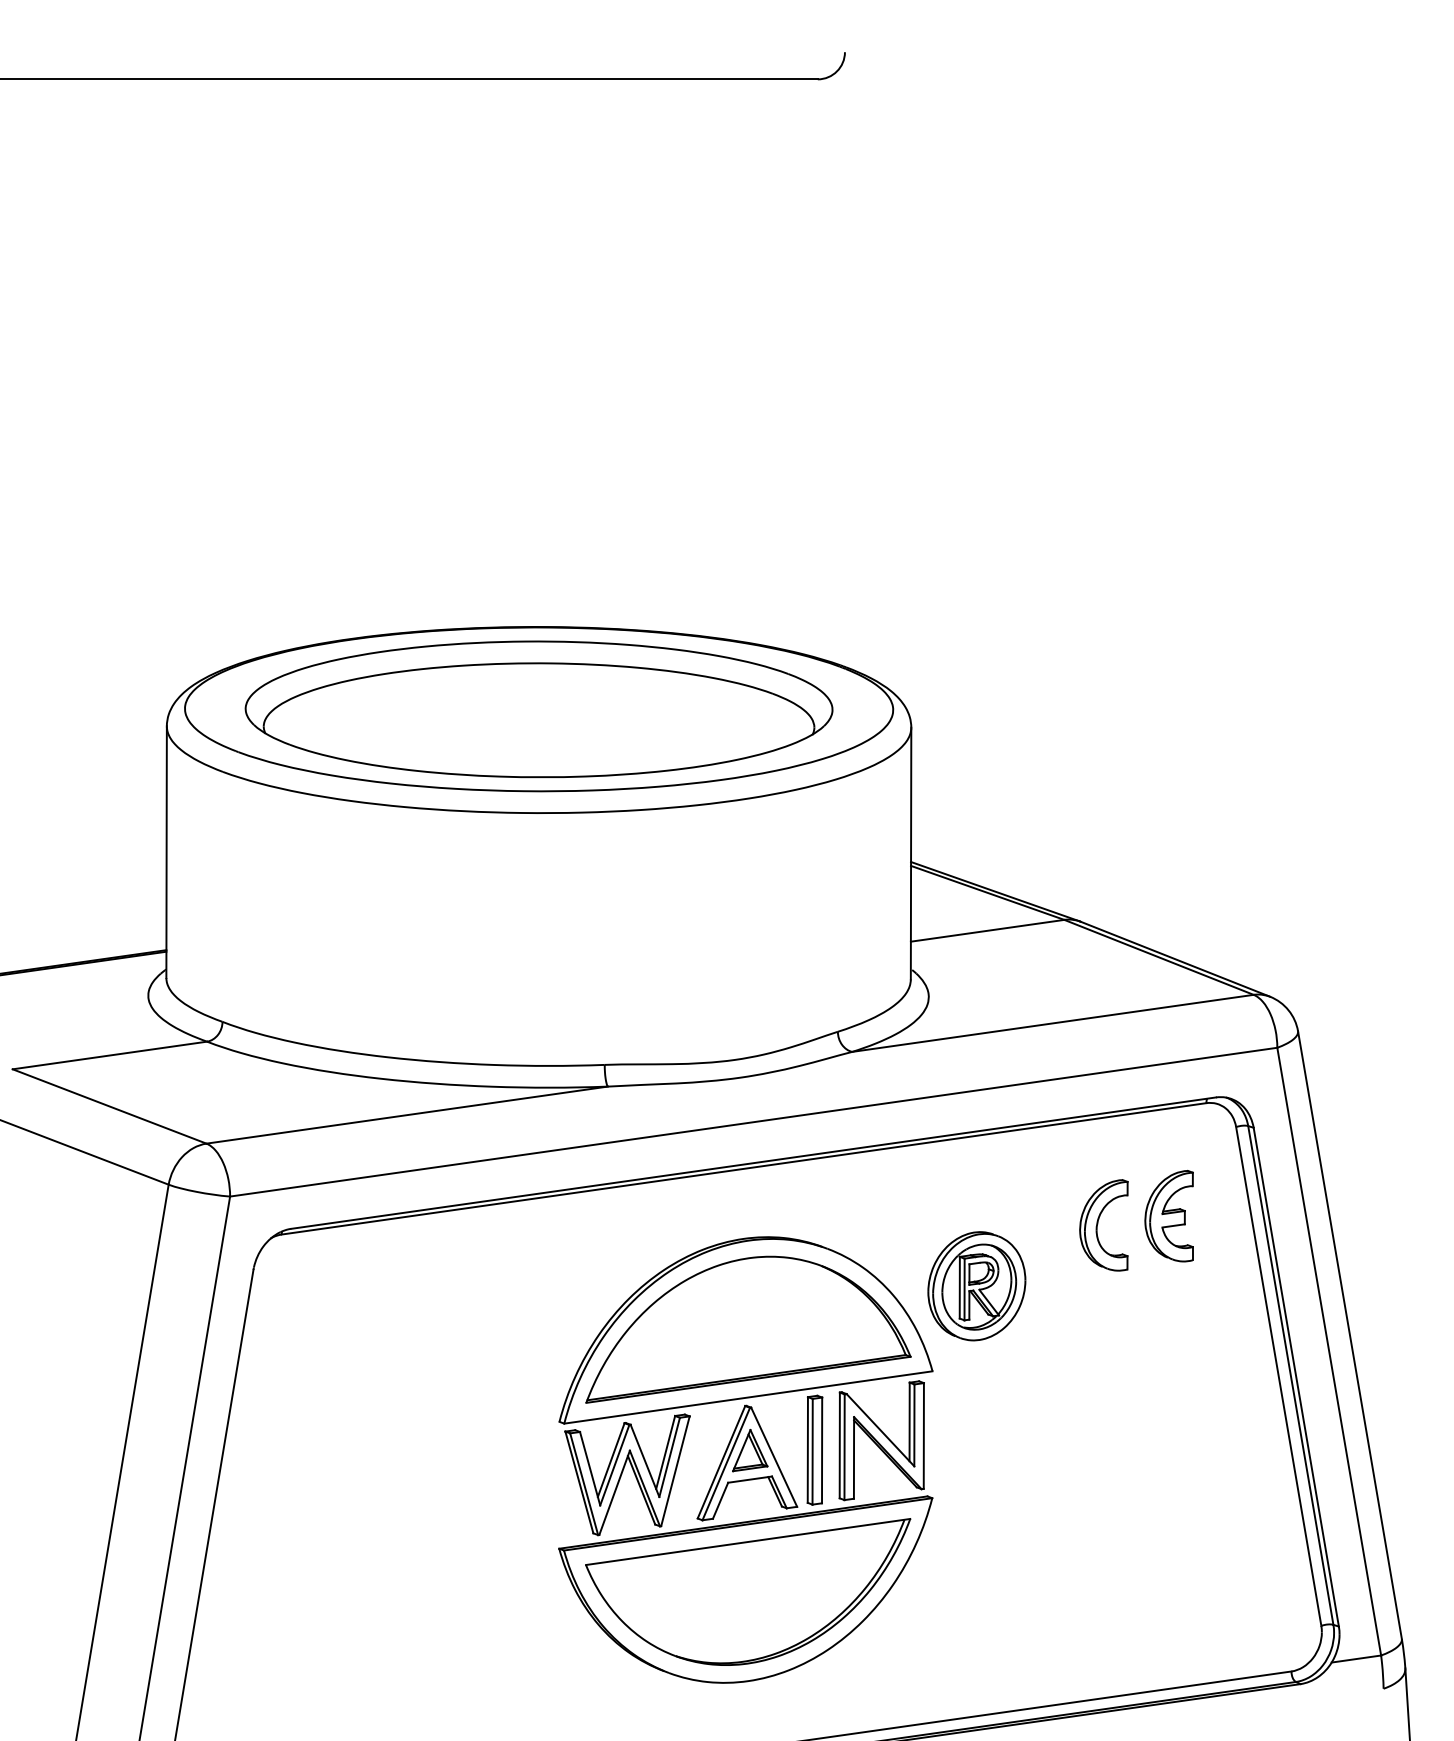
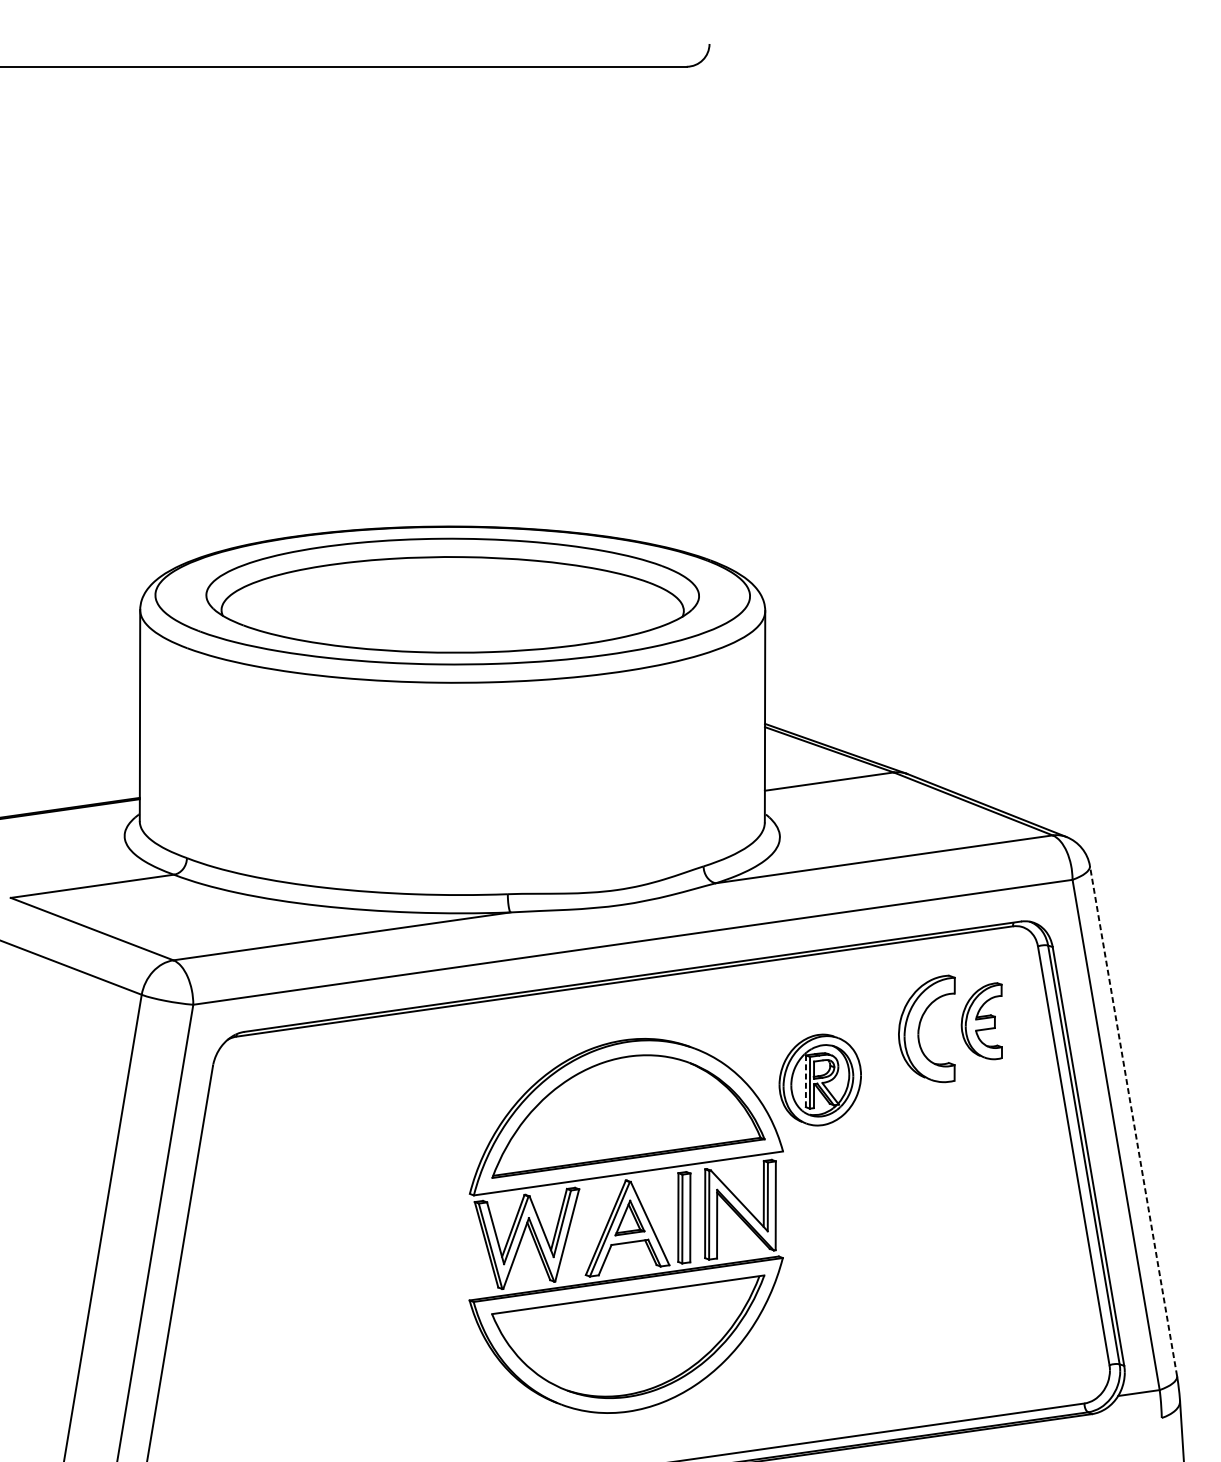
part: (1103, 1225) -> (926, 1029), size x1.4
line: (959, 1287) -> (805, 1081), solid -> dashed
line: (1349, 1334) -> (1133, 1120), solid -> dashed

